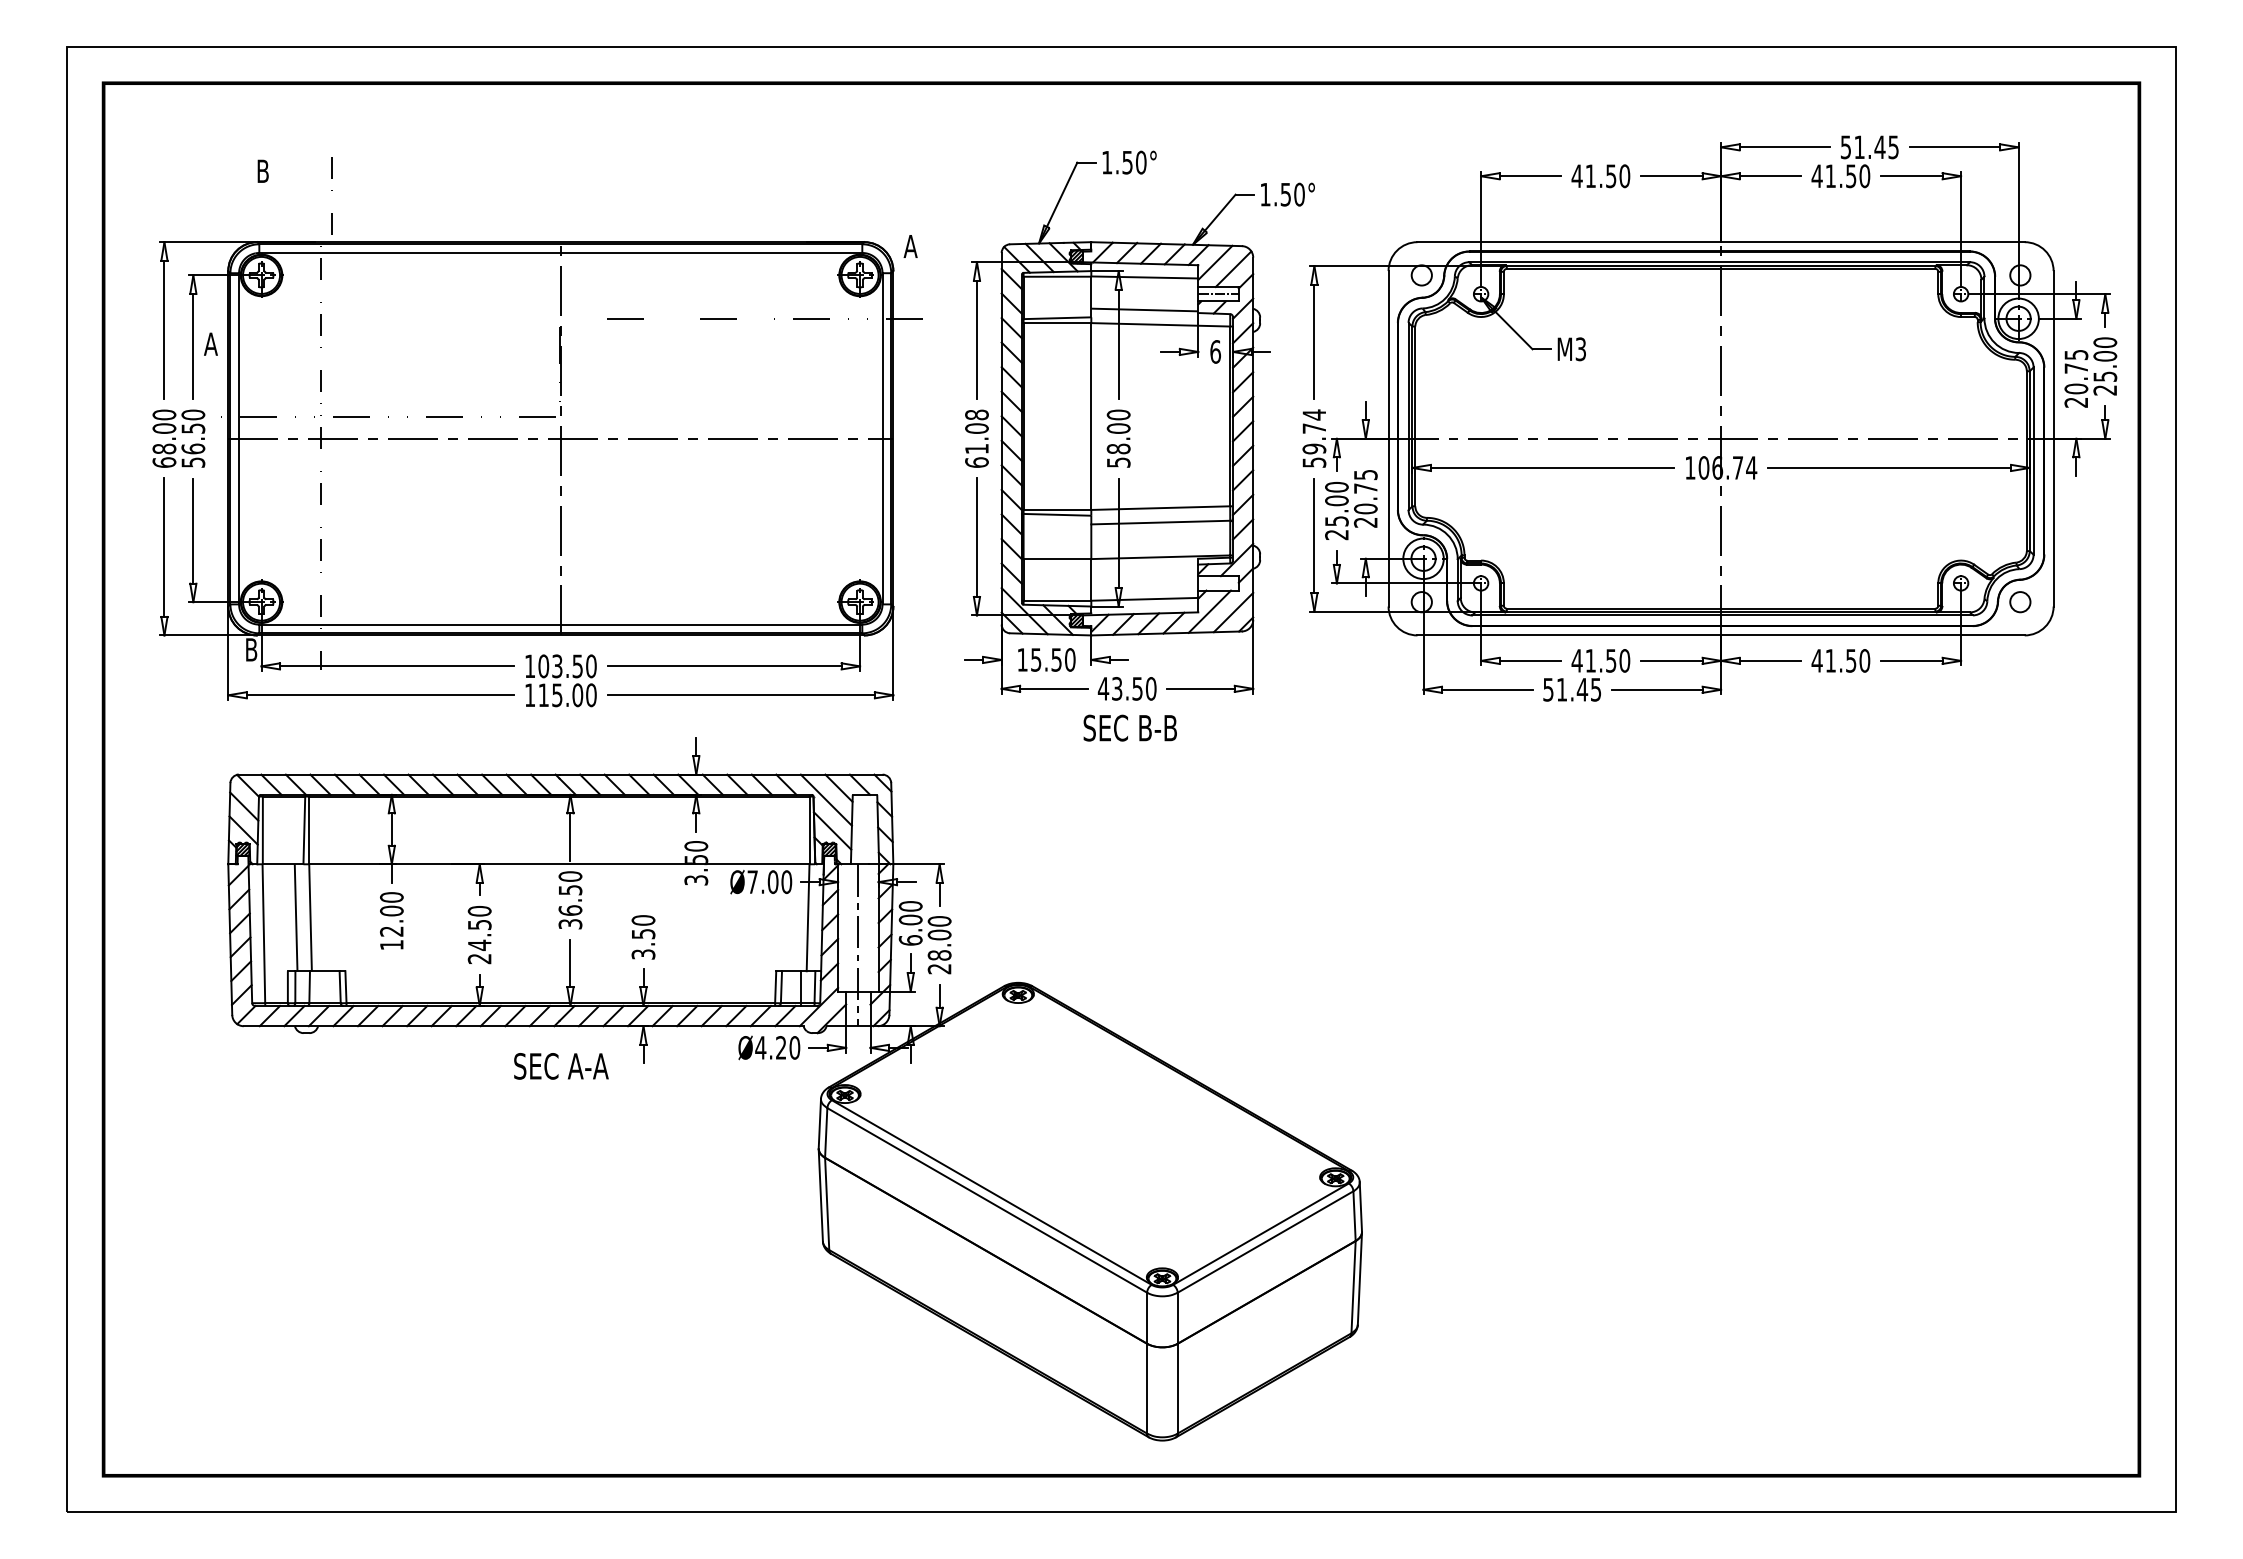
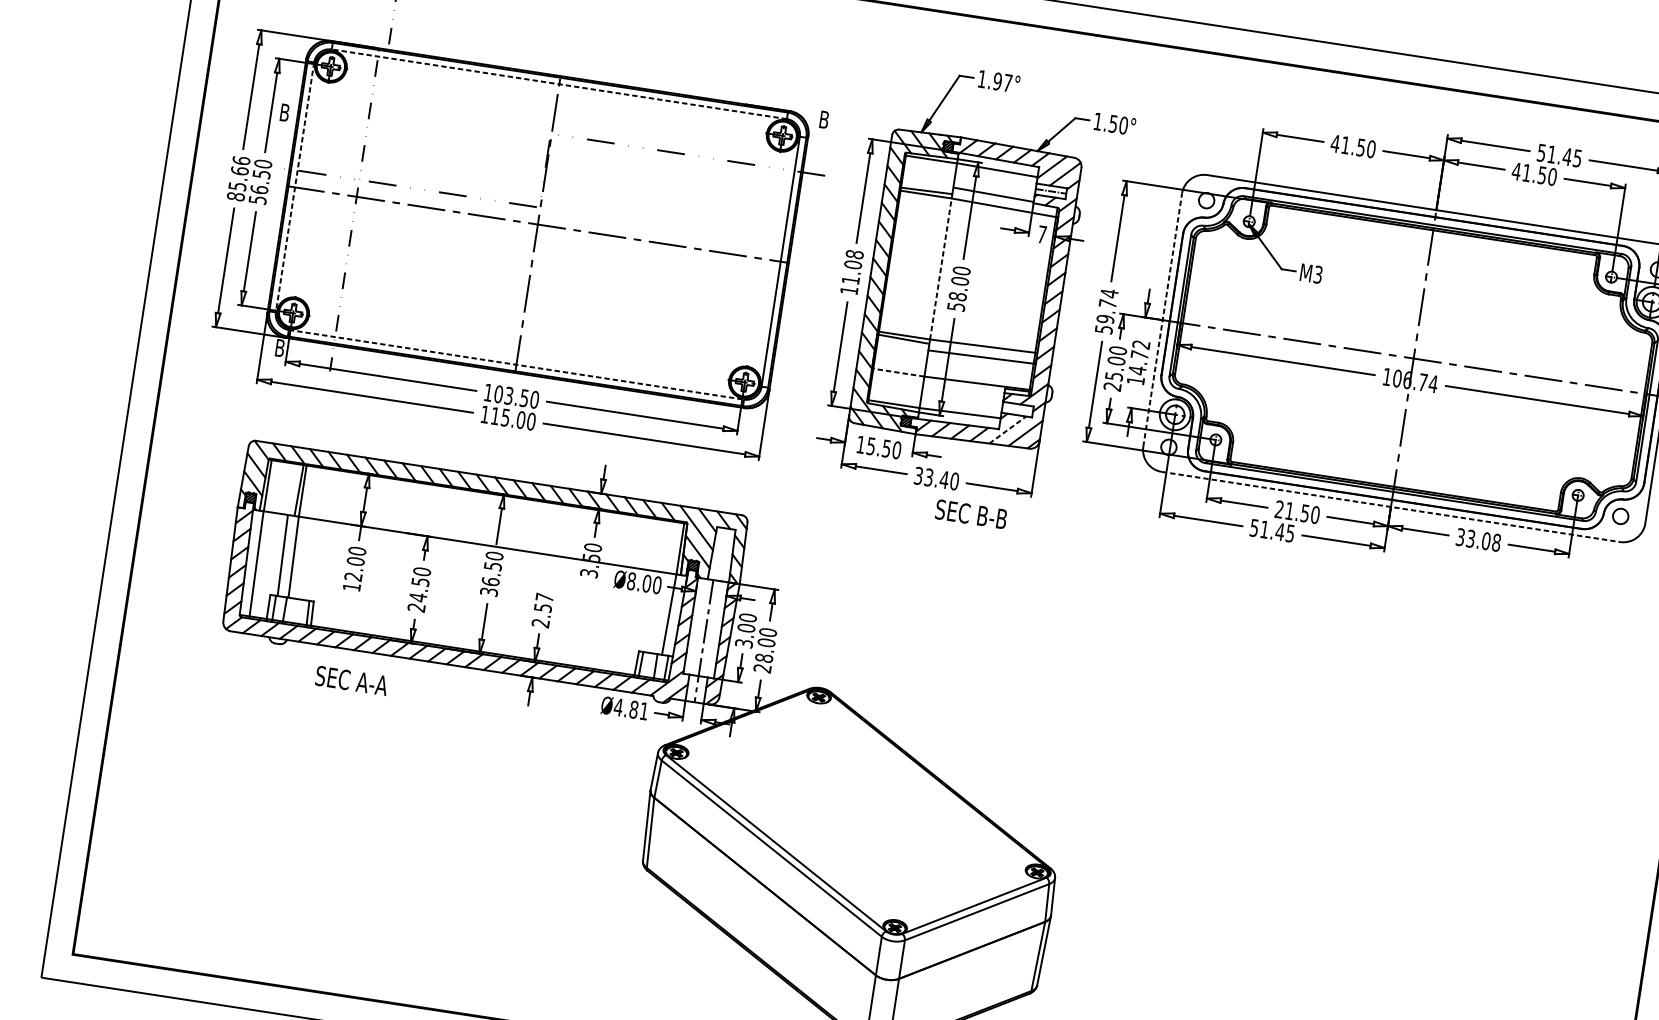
text: (1134, 162) -> (1002, 82), 1.50° -> 1.97°
text: (910, 246) -> (824, 119), A -> B
line: (560, 252) -> (559, 83), solid -> dashed
text: (210, 343) -> (284, 112), A -> B
text: (1215, 351) -> (1042, 234), 6 -> 7
line: (1091, 416) -> (941, 269), solid -> dashed
text: (164, 438) -> (238, 178), 68.00 -> 85.66
line: (239, 438) -> (295, 187), solid -> dashed
line: (1388, 438) -> (1162, 319), solid -> dashed
text: (976, 462) -> (848, 290), 61.08 -> 11.08
text: (1365, 498) -> (1138, 362), 20.75 -> 14.72
line: (1057, 559) -> (898, 373), solid -> dashed
line: (1209, 611) -> (1007, 429), solid -> dashed
line: (561, 624) -> (516, 364), solid -> dashed
line: (1721, 635) -> (1391, 507), solid -> dashed
text: (1576, 660) -> (1278, 509), 41.50 -> 21.50
text: (1840, 660) -> (1478, 539), 41.50 -> 33.08
text: (1120, 688) -> (931, 477), 43.50 -> 33.40
text: (1129, 727) -> (970, 513), moved
text: (752, 882) -> (631, 581), Ø7.00 -> Ø8.00
text: (643, 937) -> (542, 610), 3.50 -> 2.57
text: (910, 940) -> (743, 643), 6.00 -> 3.00
text: (788, 1047) -> (639, 710), Ø4.20 -> Ø4.81
text: (561, 1066) -> (351, 680), moved

